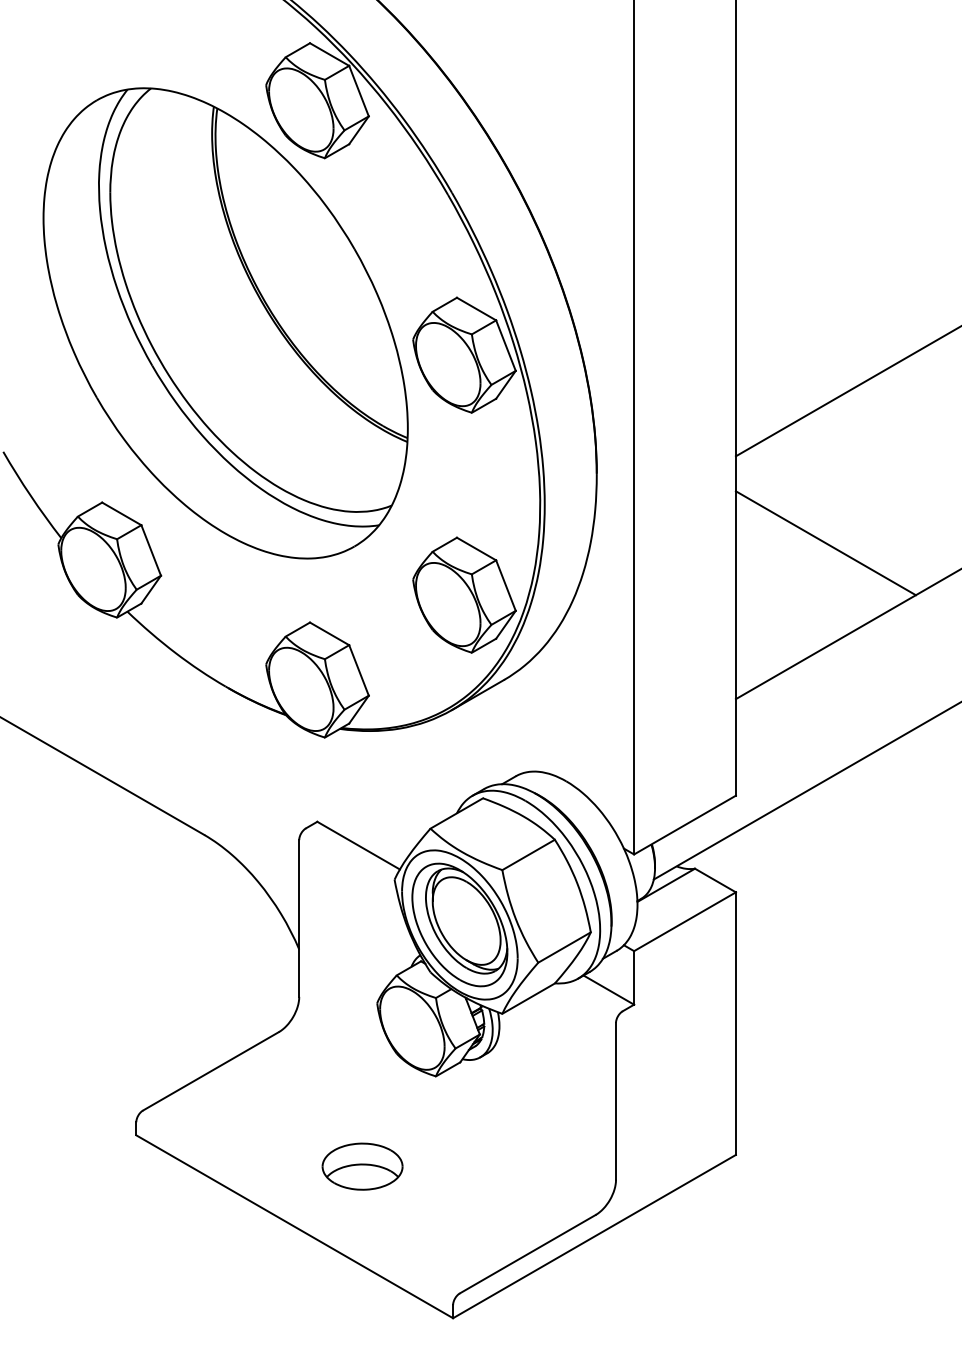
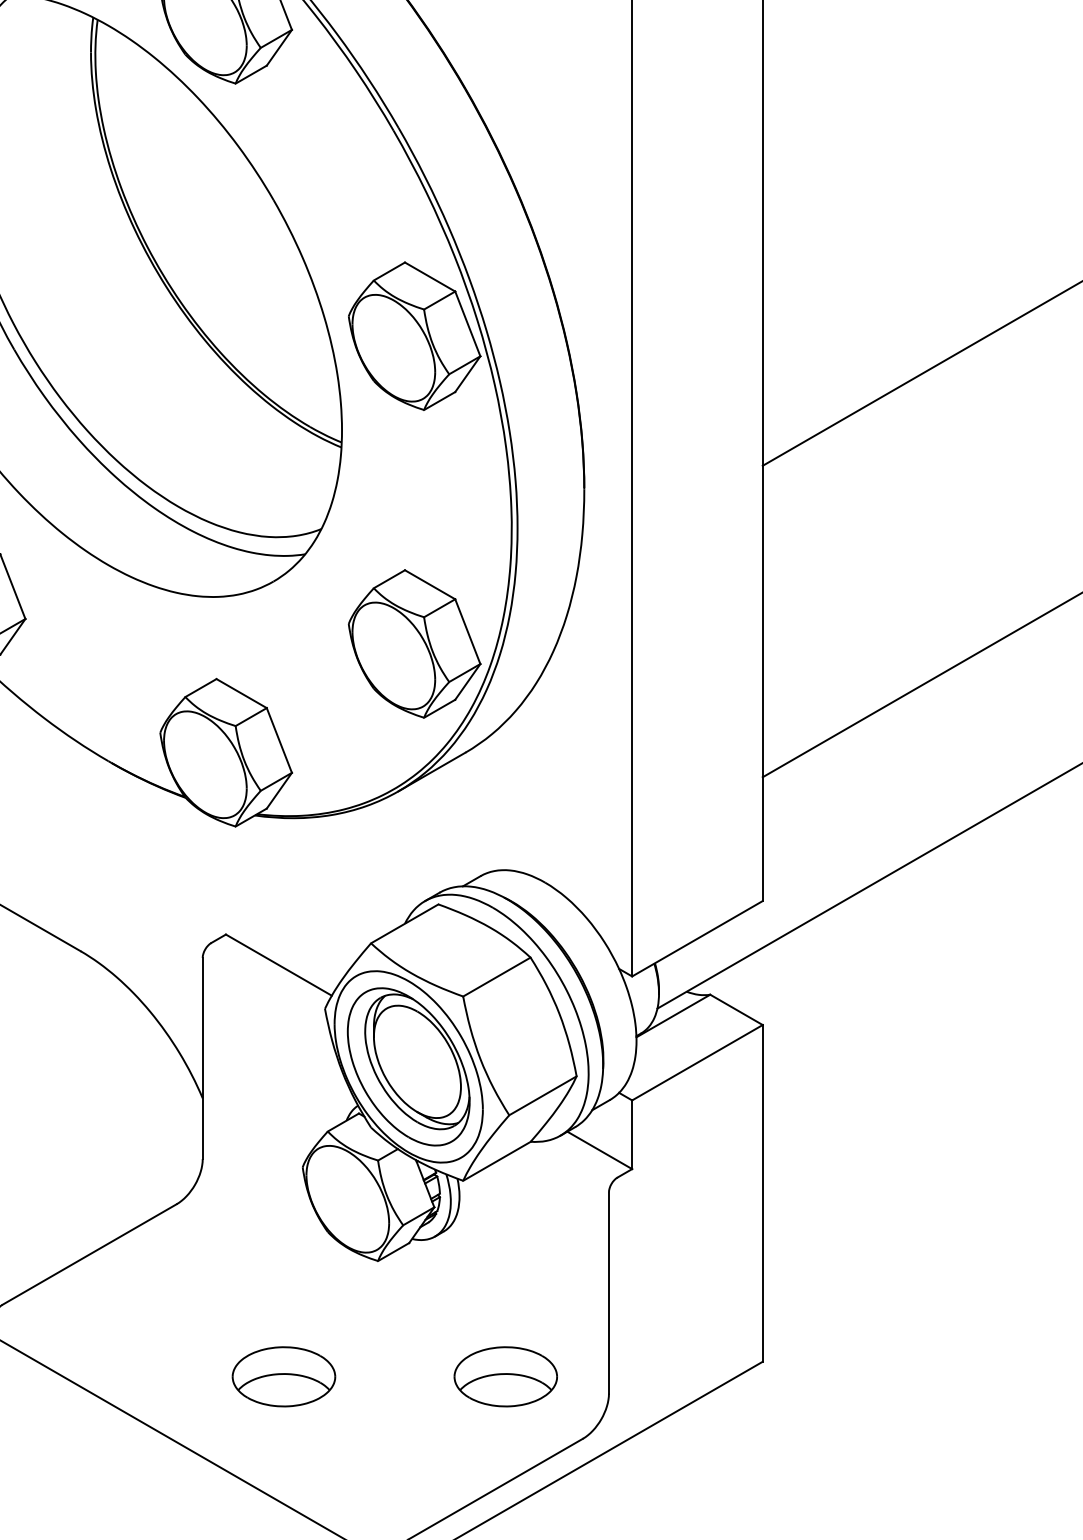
line: (825, 543) -> (877, 577), removed
part: (535, 1166) -> (505, 1376), added

